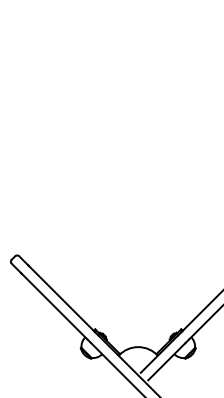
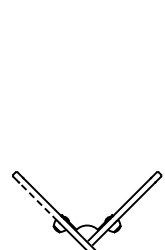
line: (54, 305) -> (38, 201), solid -> dashed

